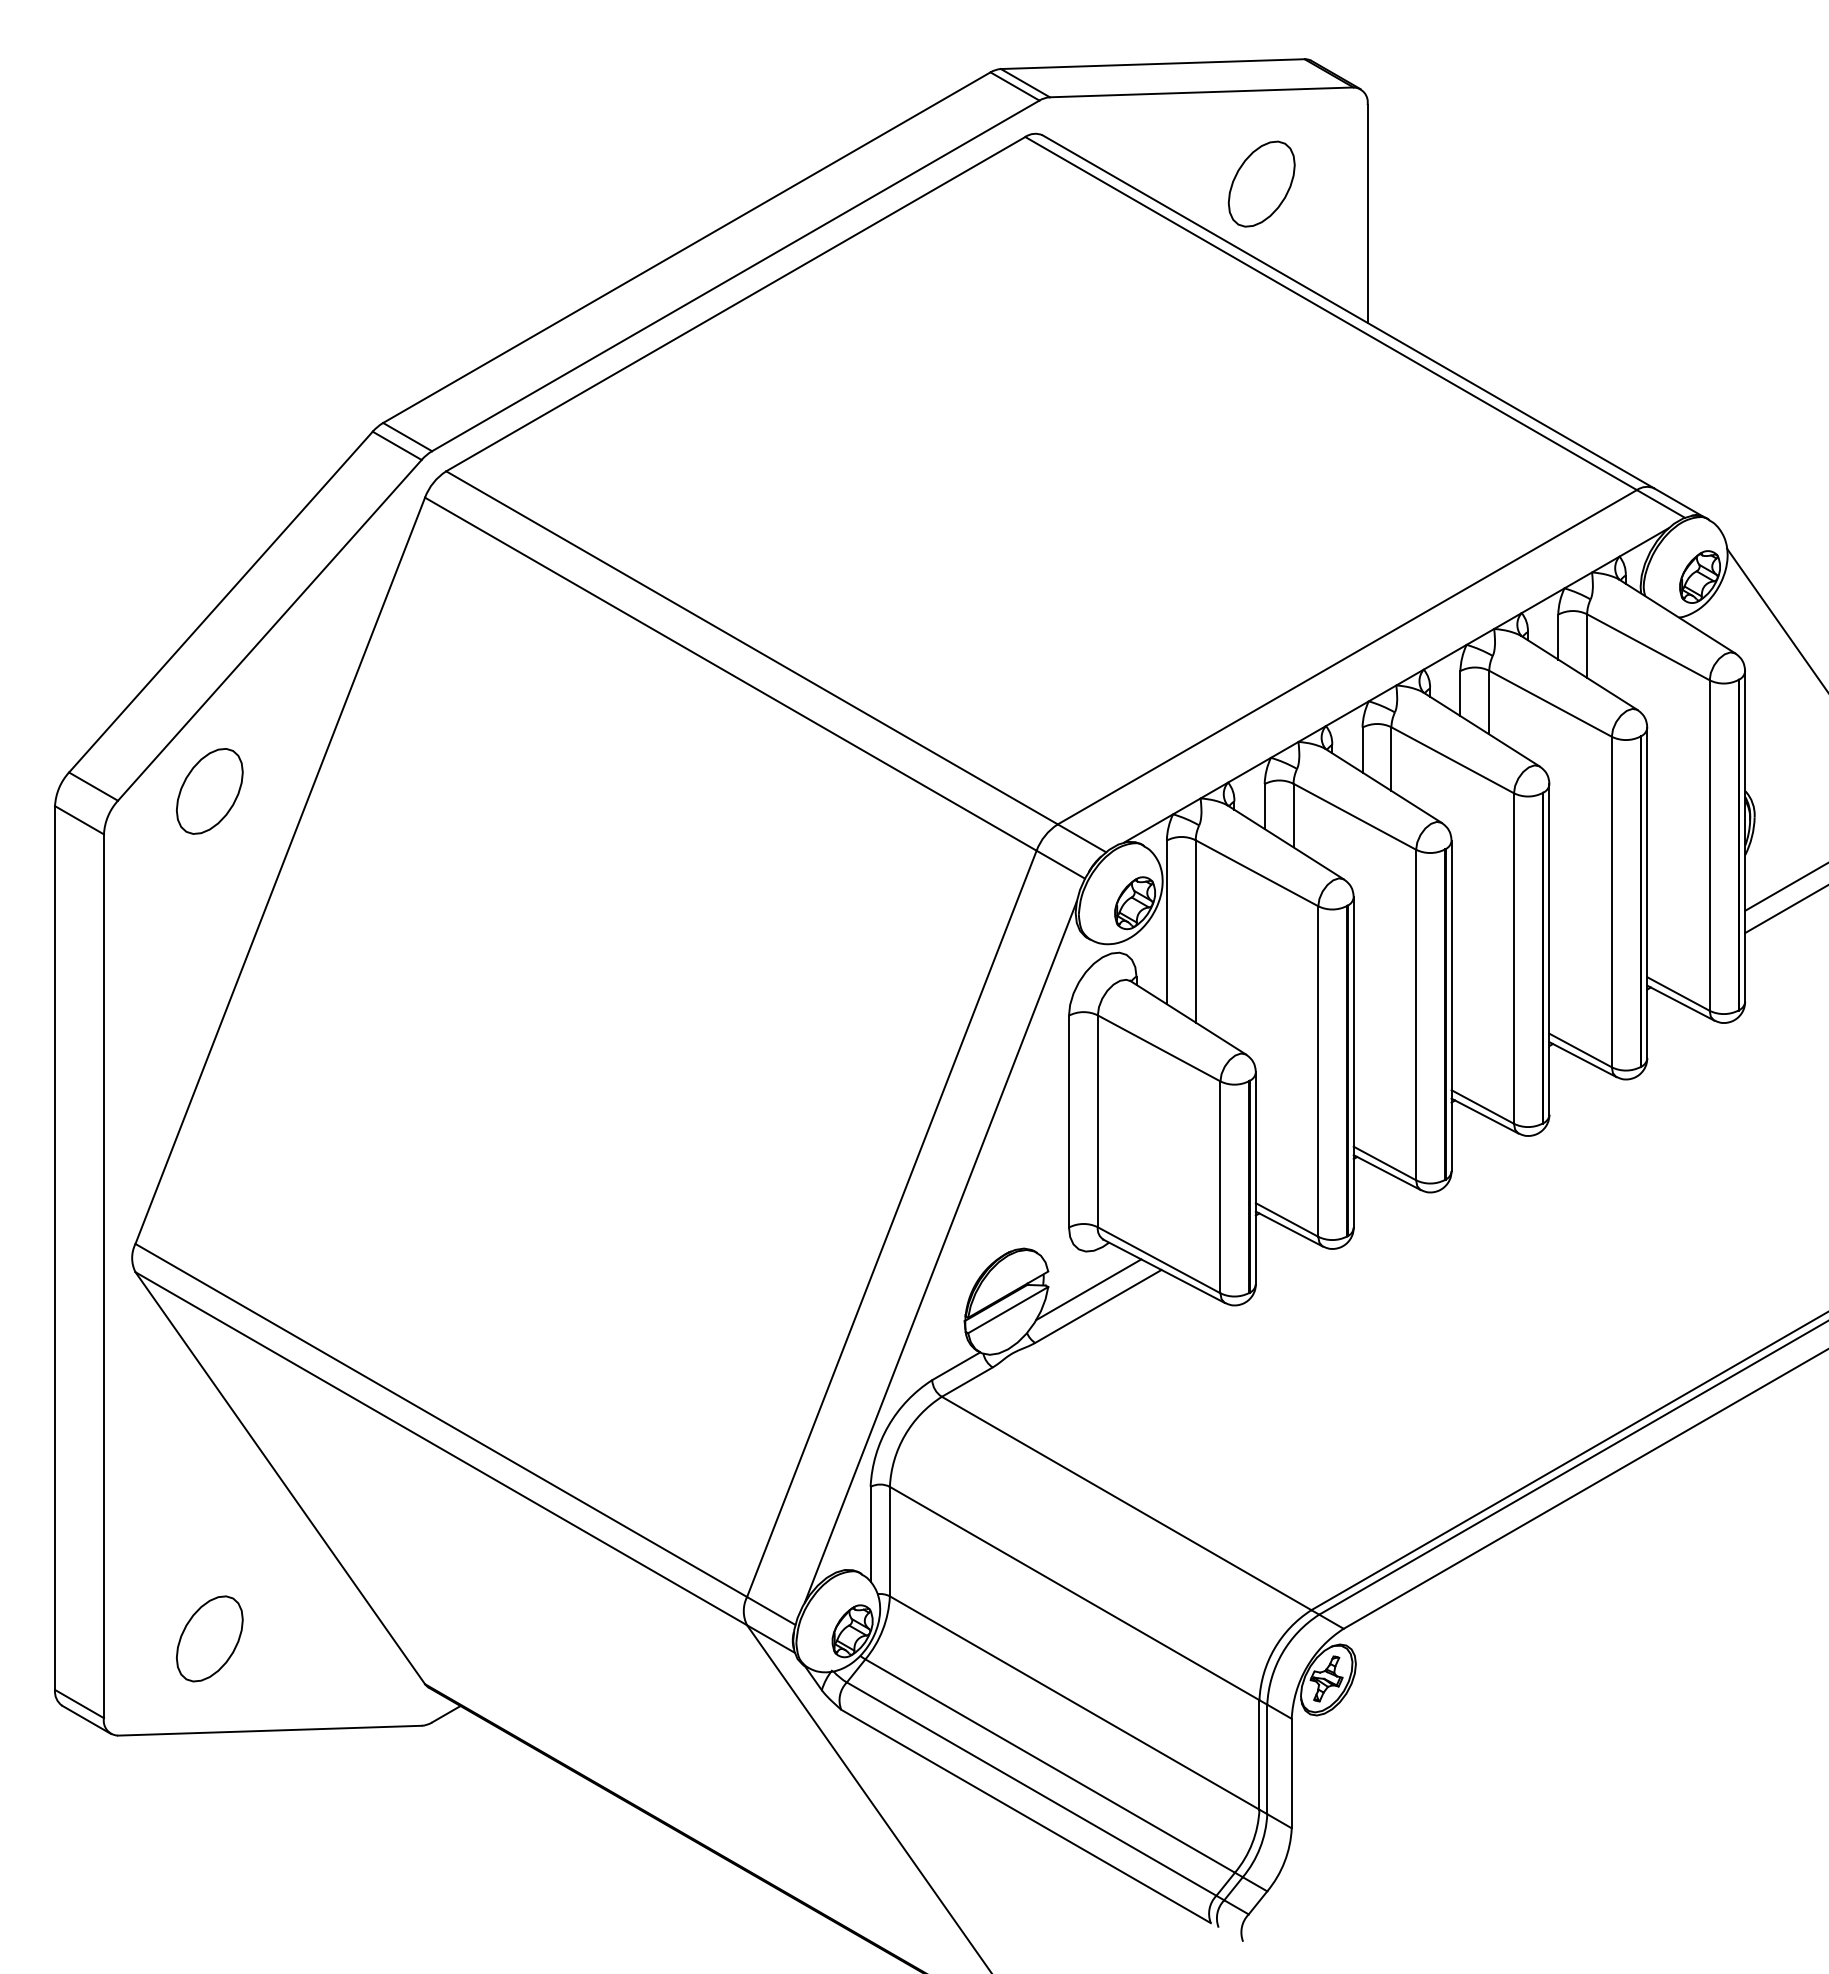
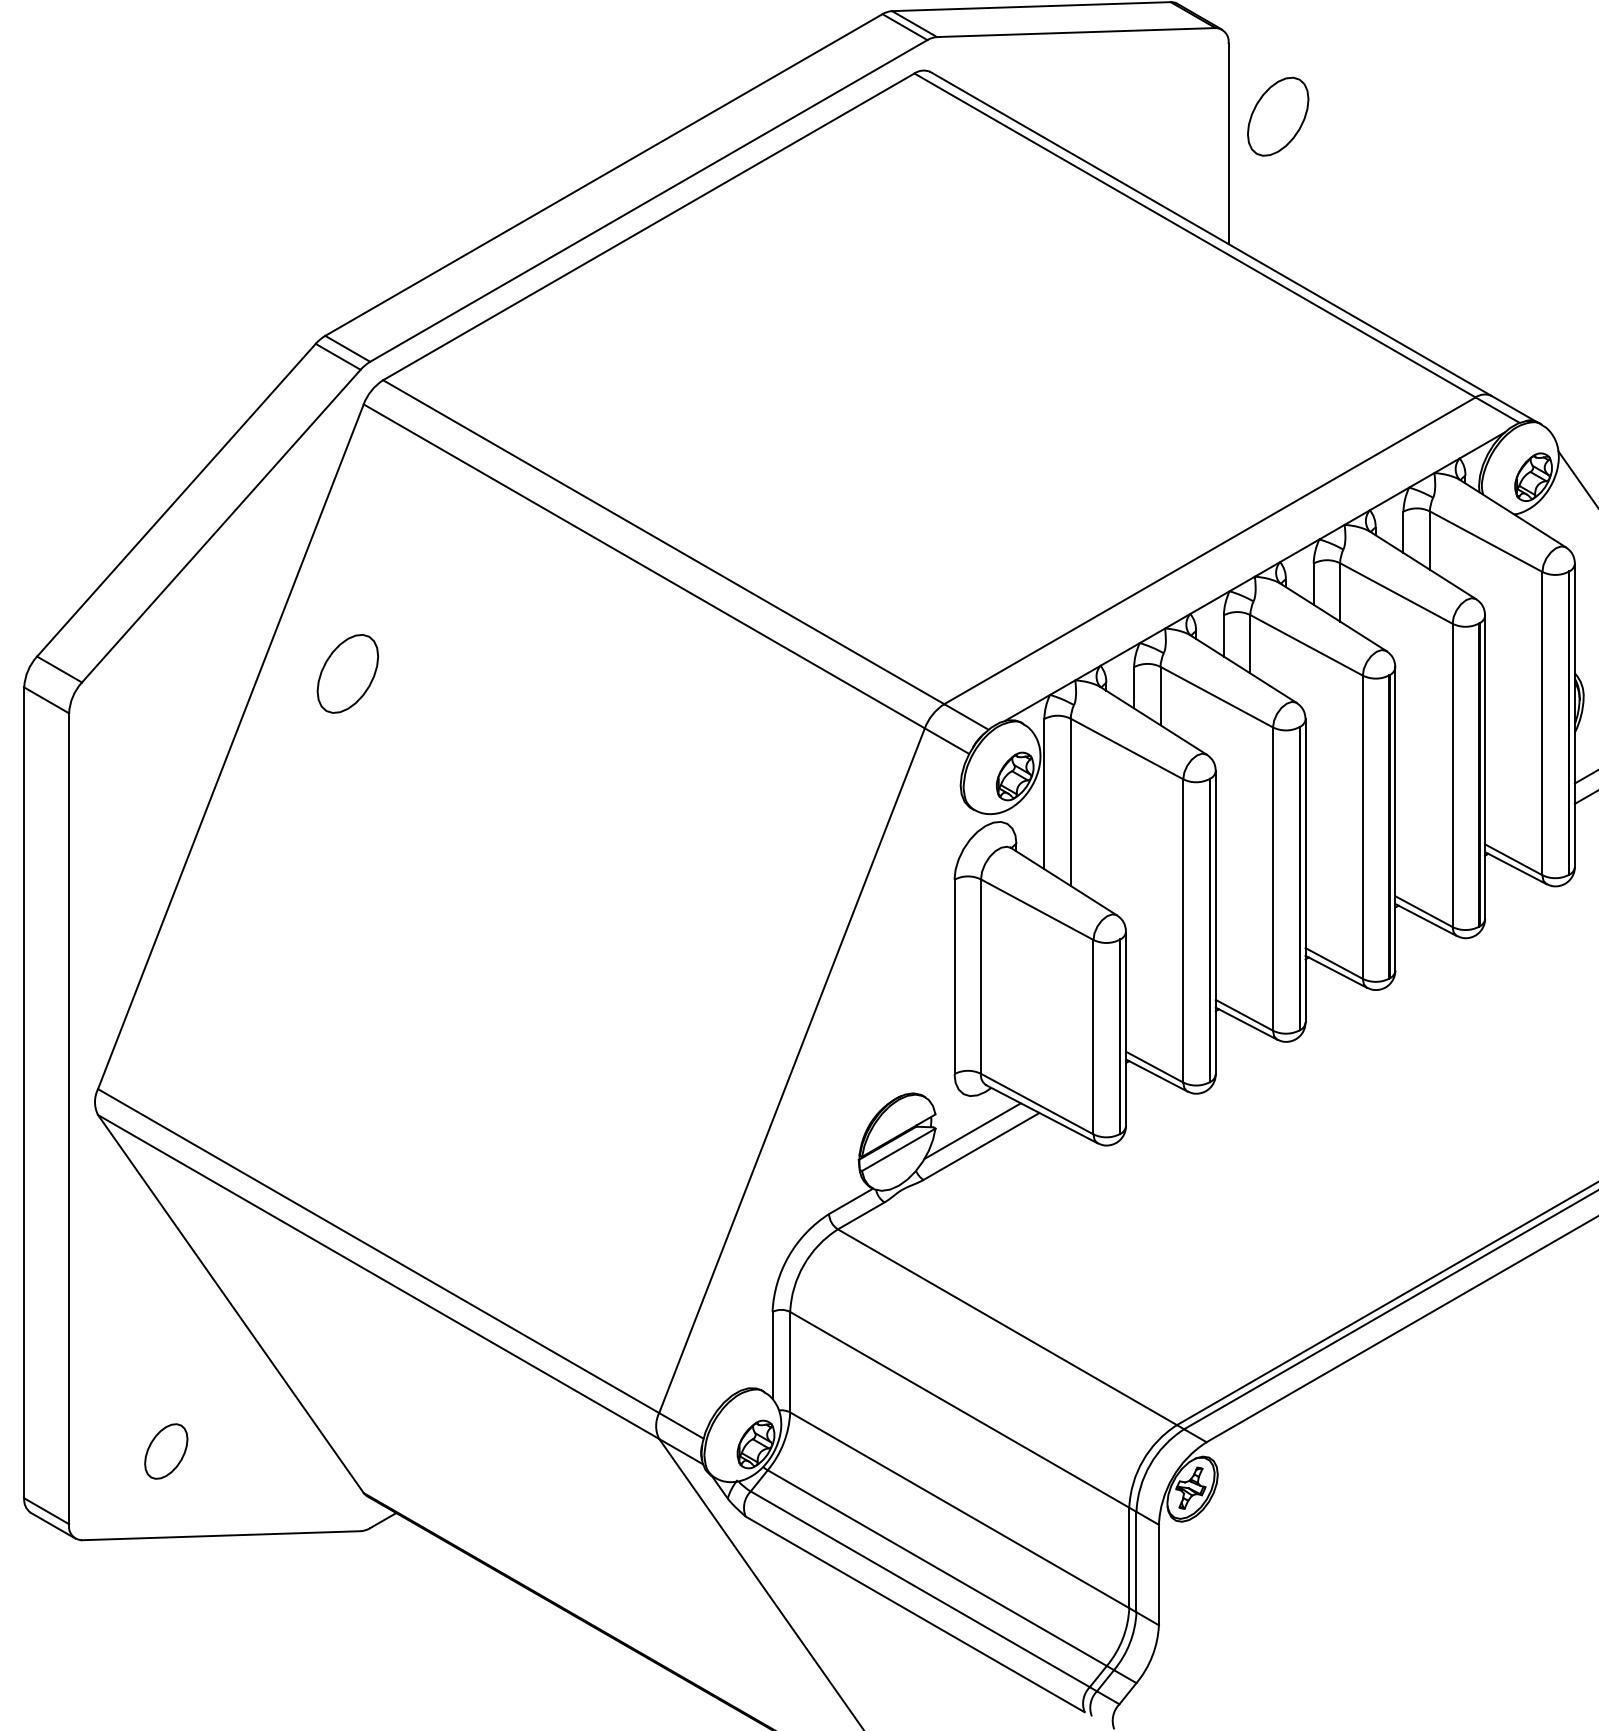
part: (1261, 183) -> (1277, 116), moved
part: (209, 791) -> (347, 673), moved
line: (940, 1251) -> (836, 1096), removed
part: (209, 1638) -> (165, 1451), size x0.7

